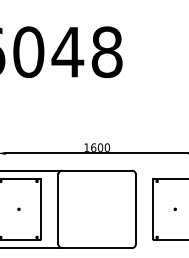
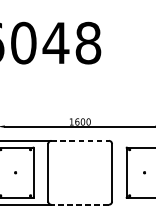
line: (97, 170) -> (80, 140), solid -> dashed
line: (97, 248) -> (80, 205), solid -> dashed

